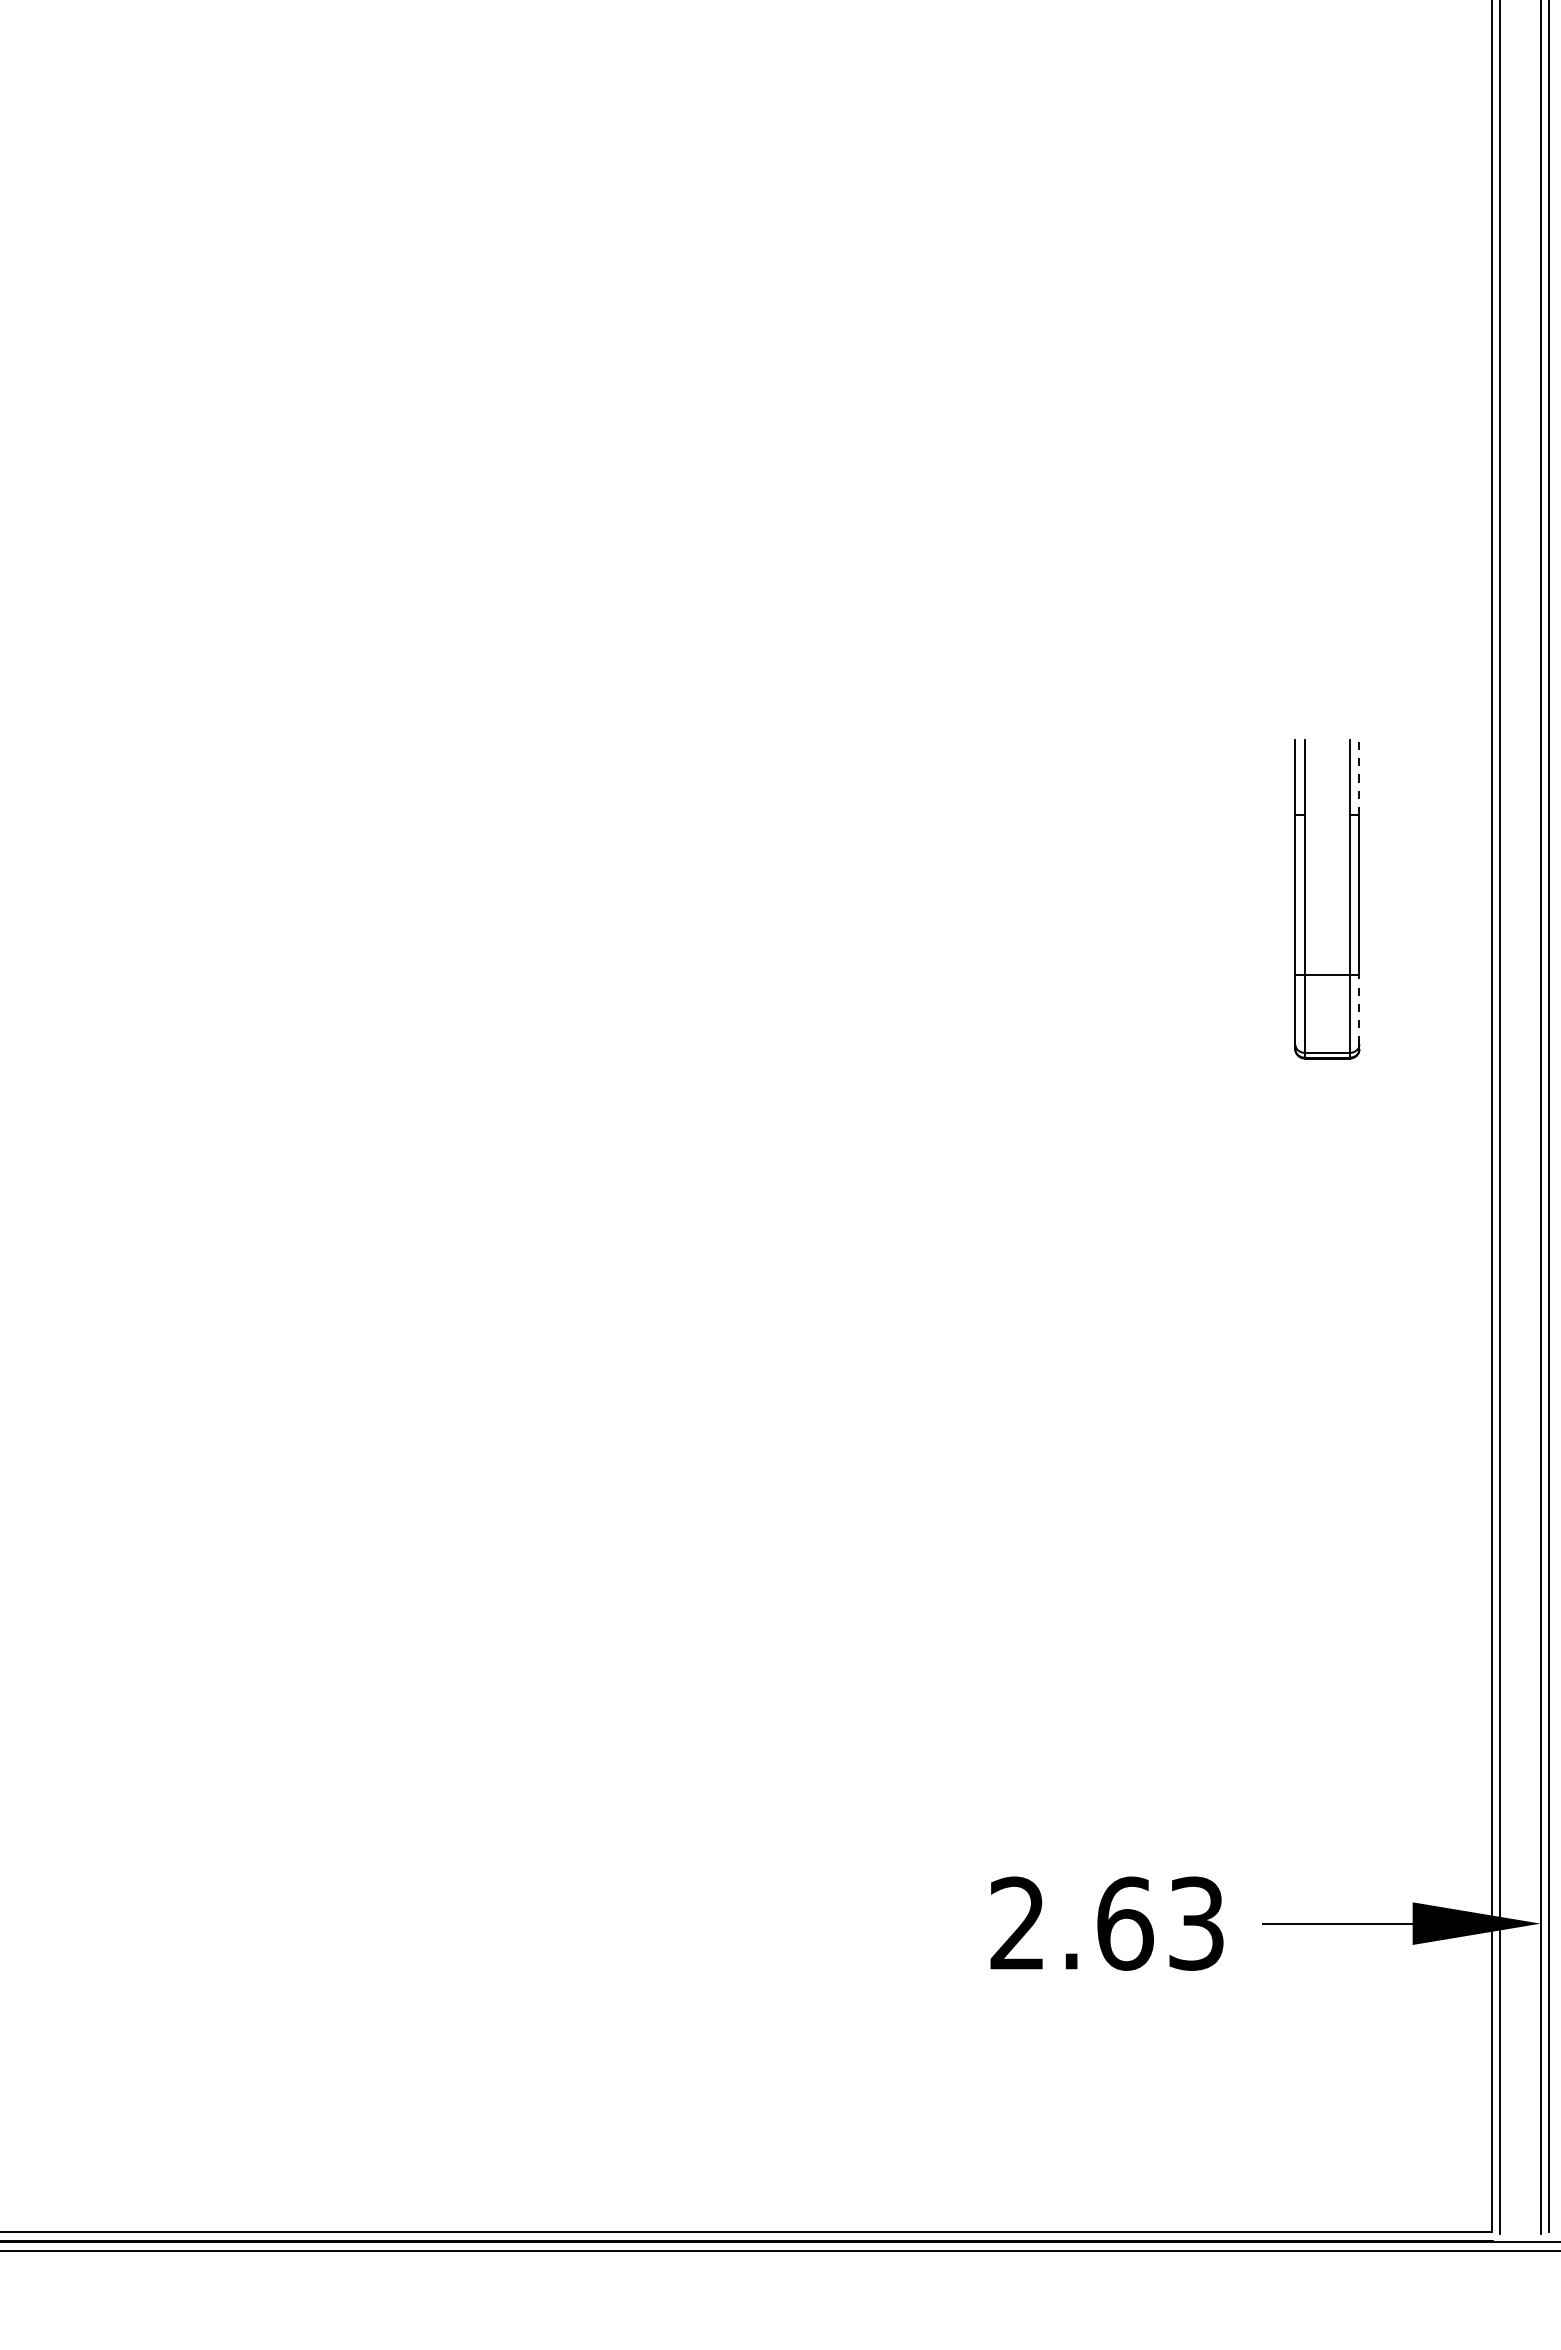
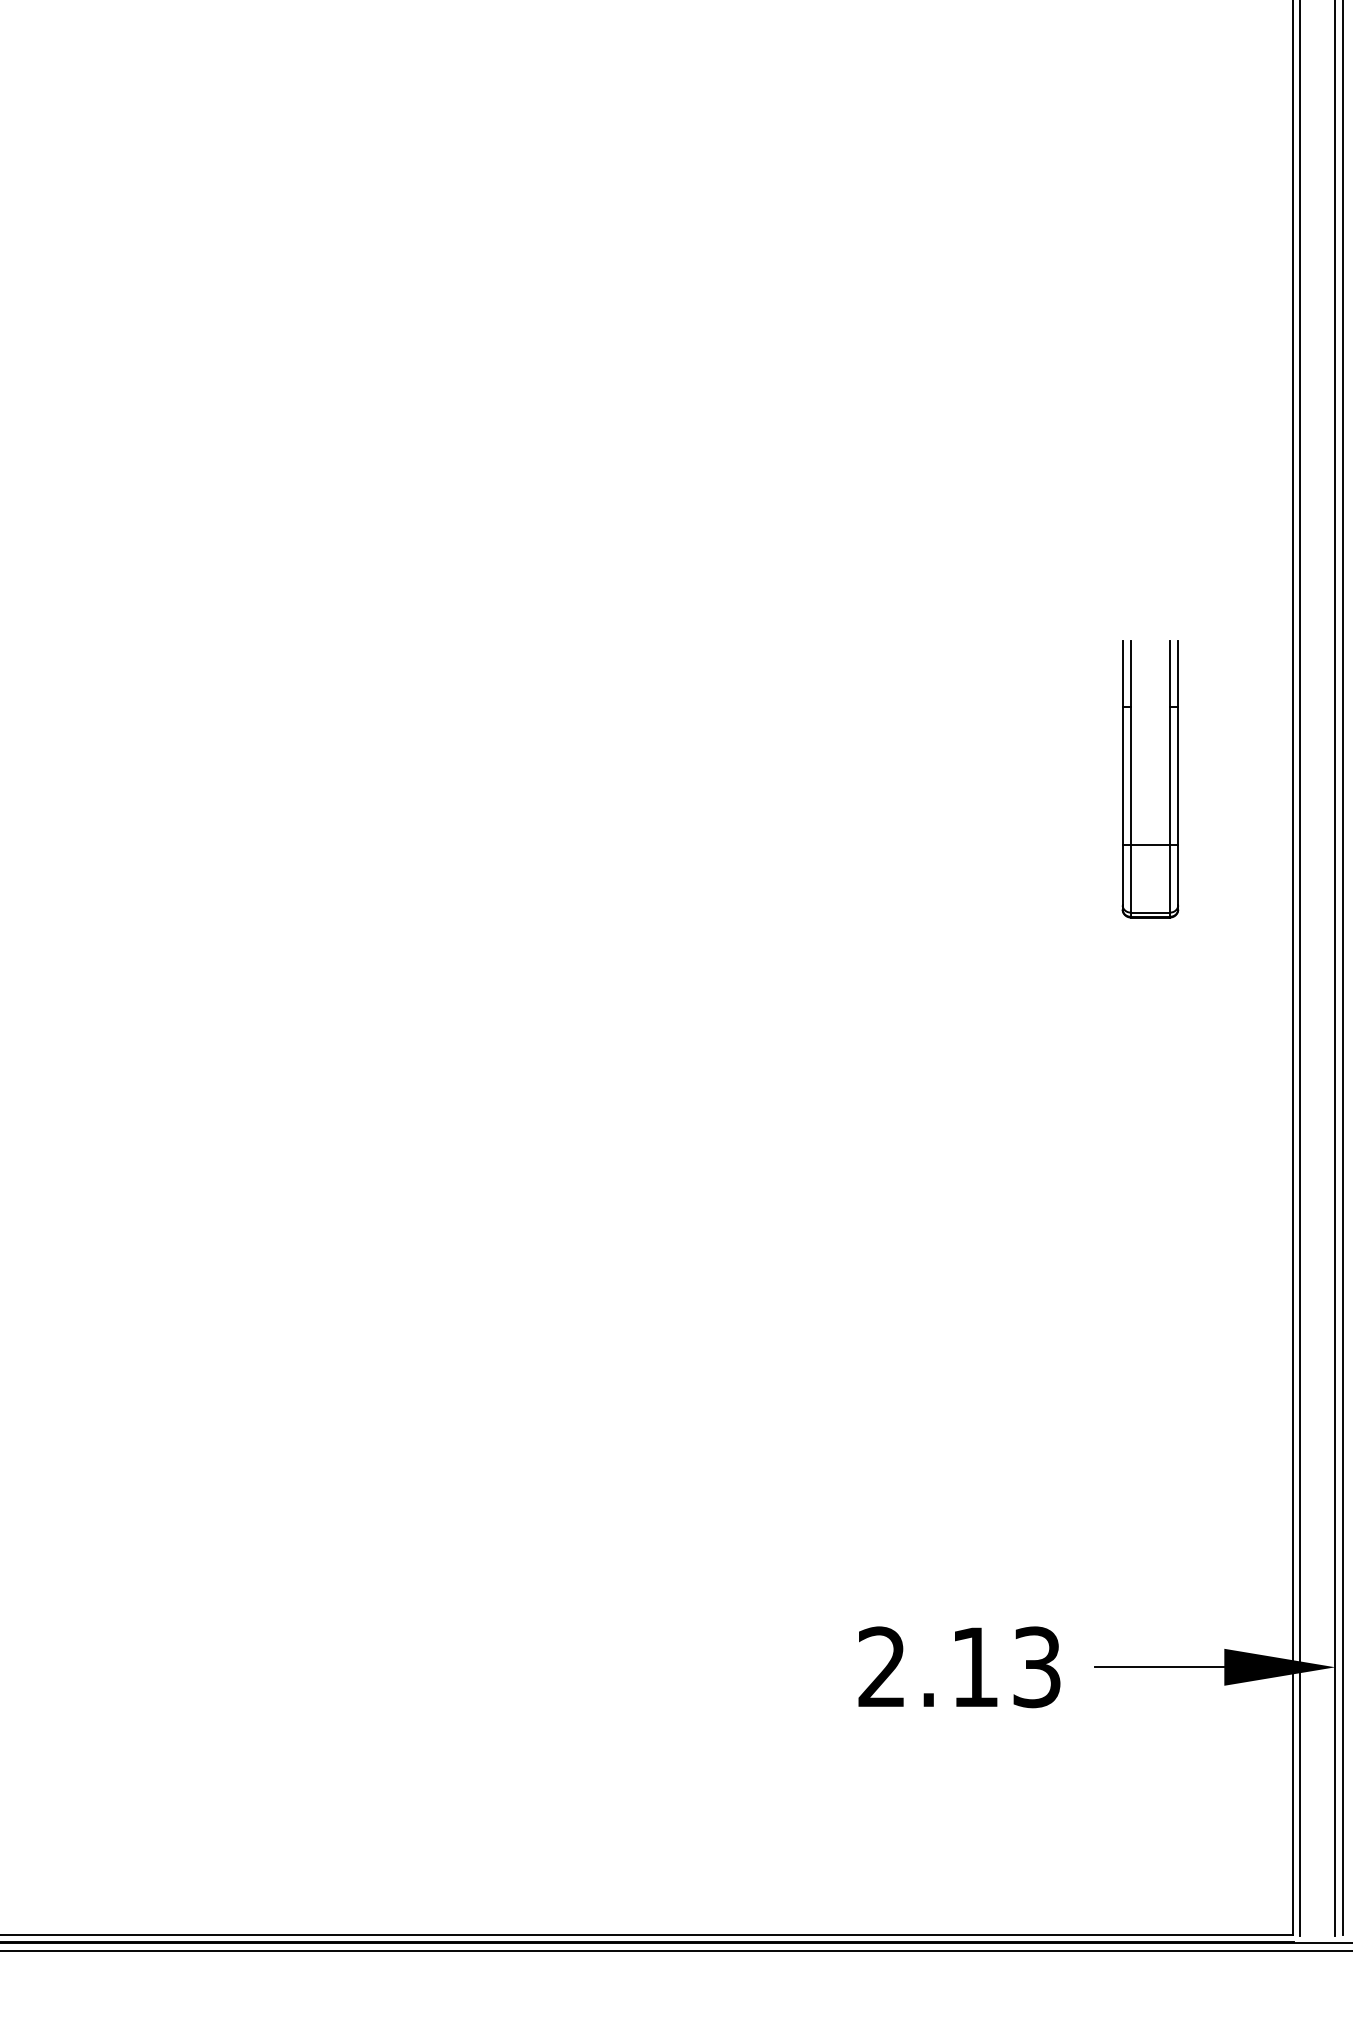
line: (1359, 777) -> (1178, 674), dashed -> solid
line: (1359, 1009) -> (1178, 875), dashed -> solid
text: (1125, 1923) -> (975, 1667), 2.63 -> 2.13

